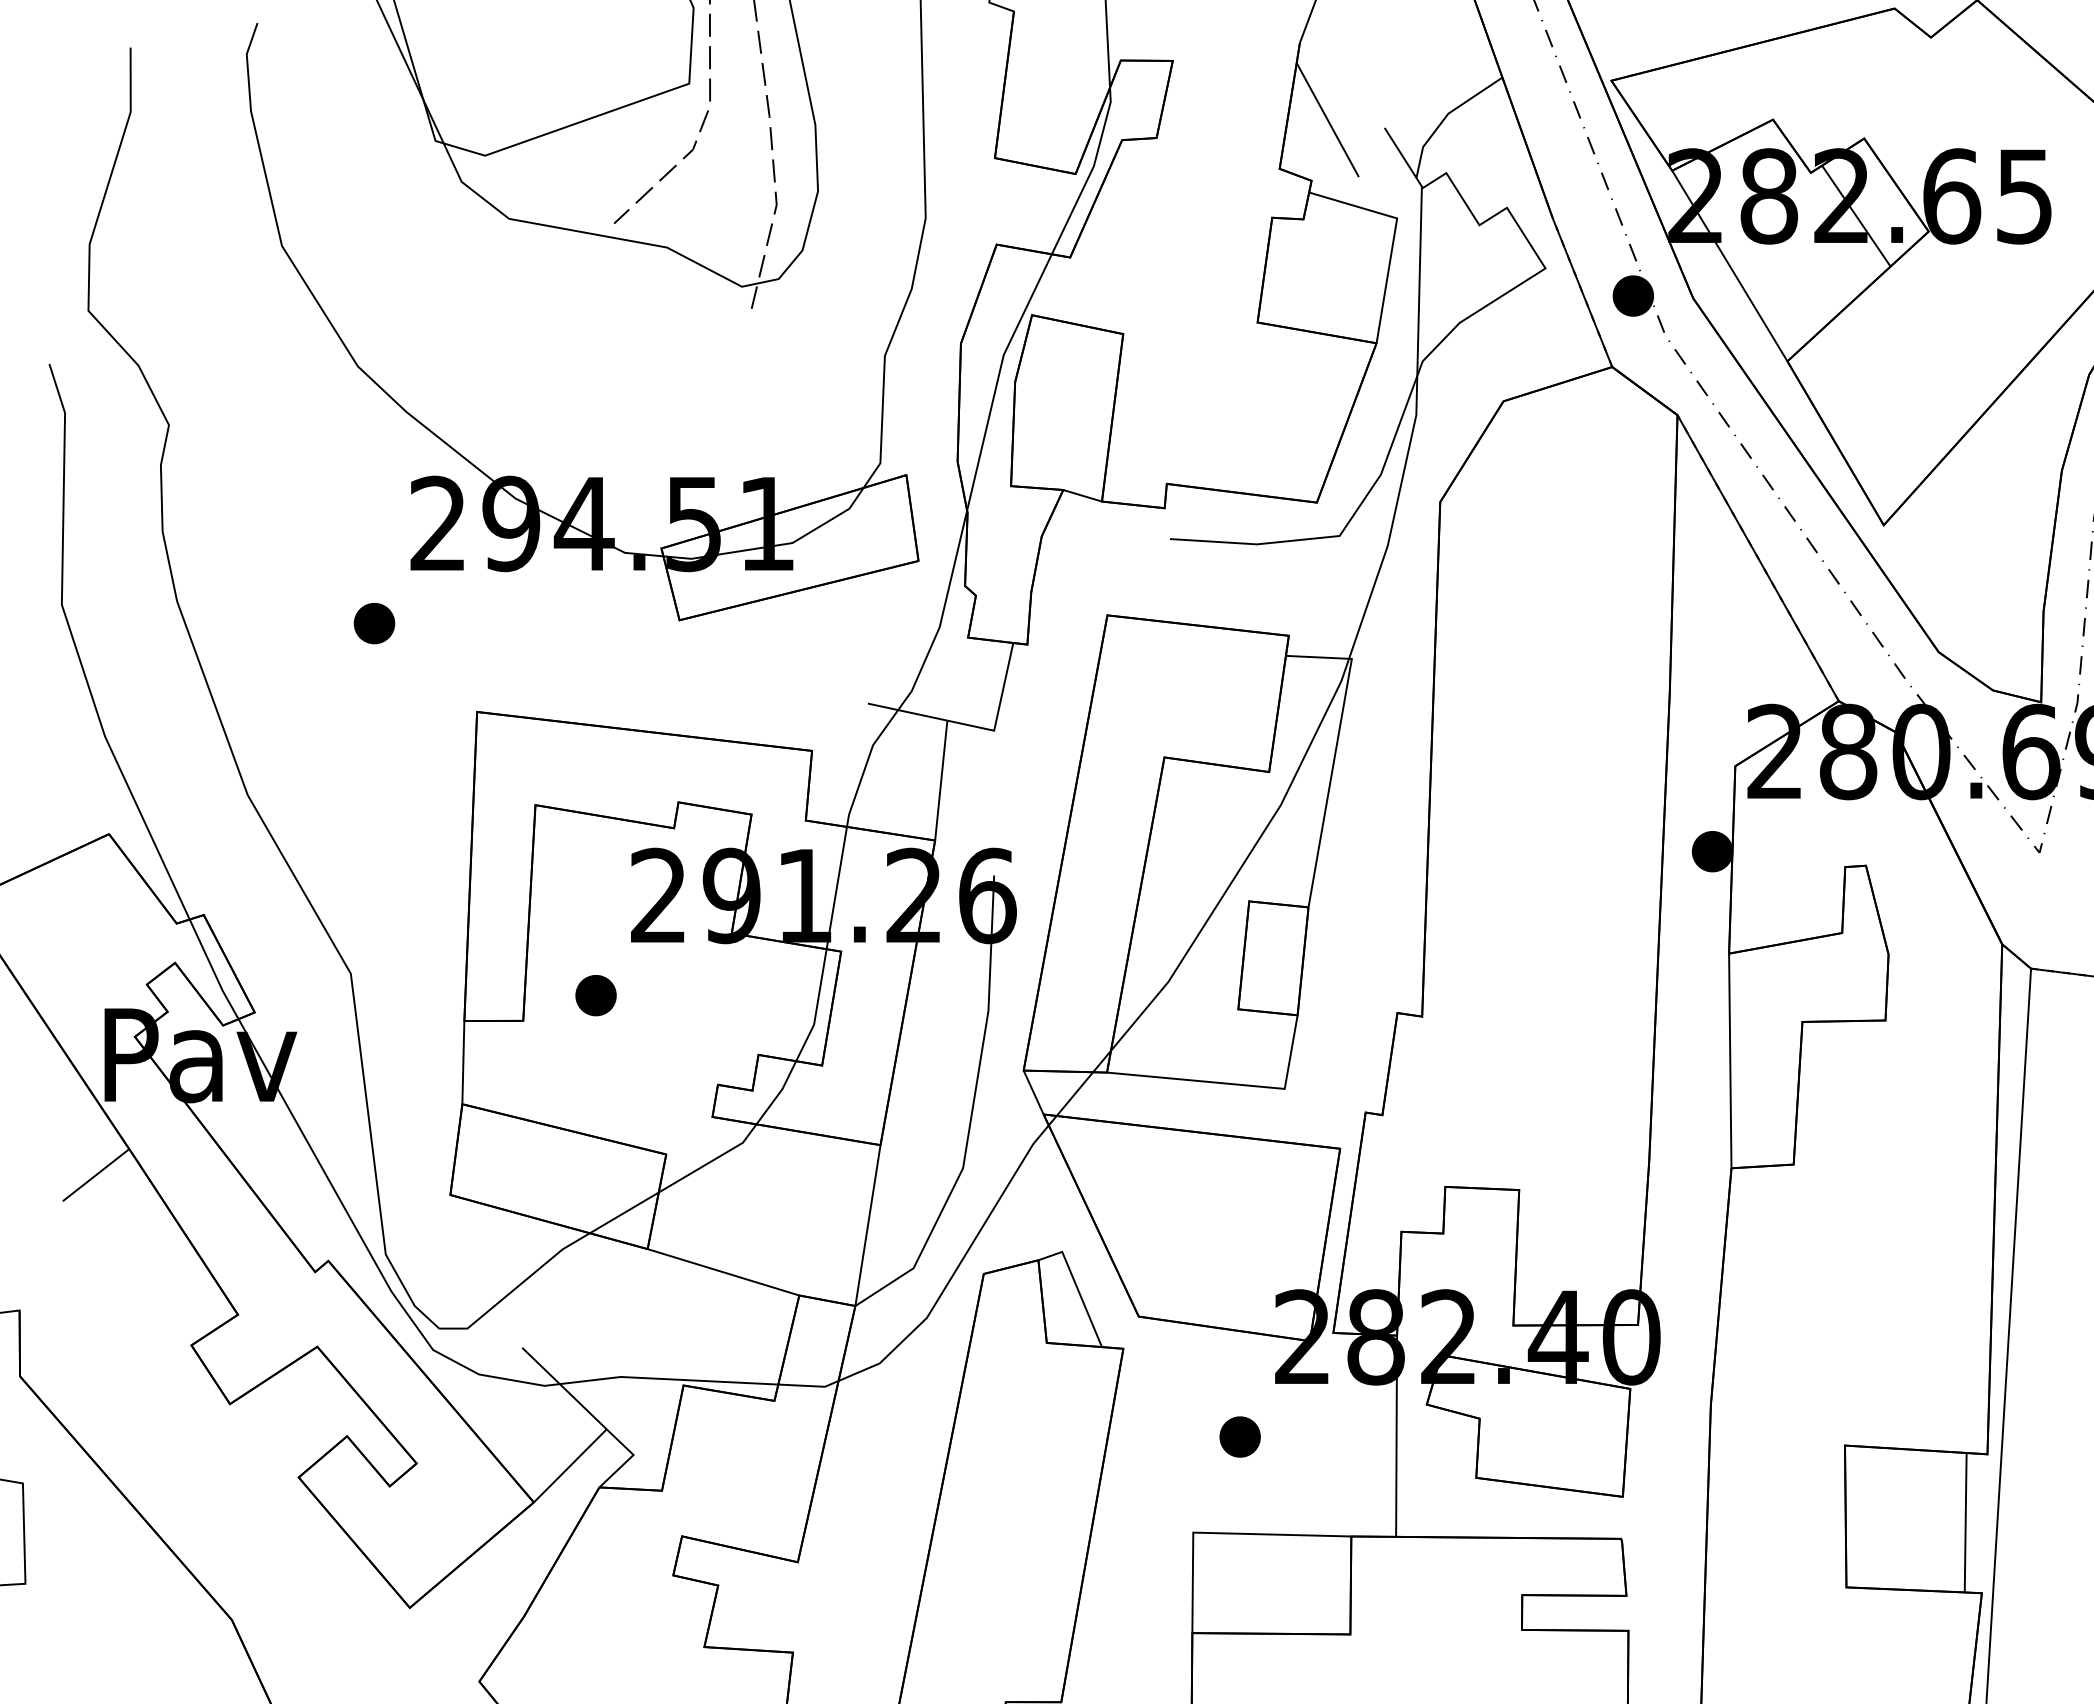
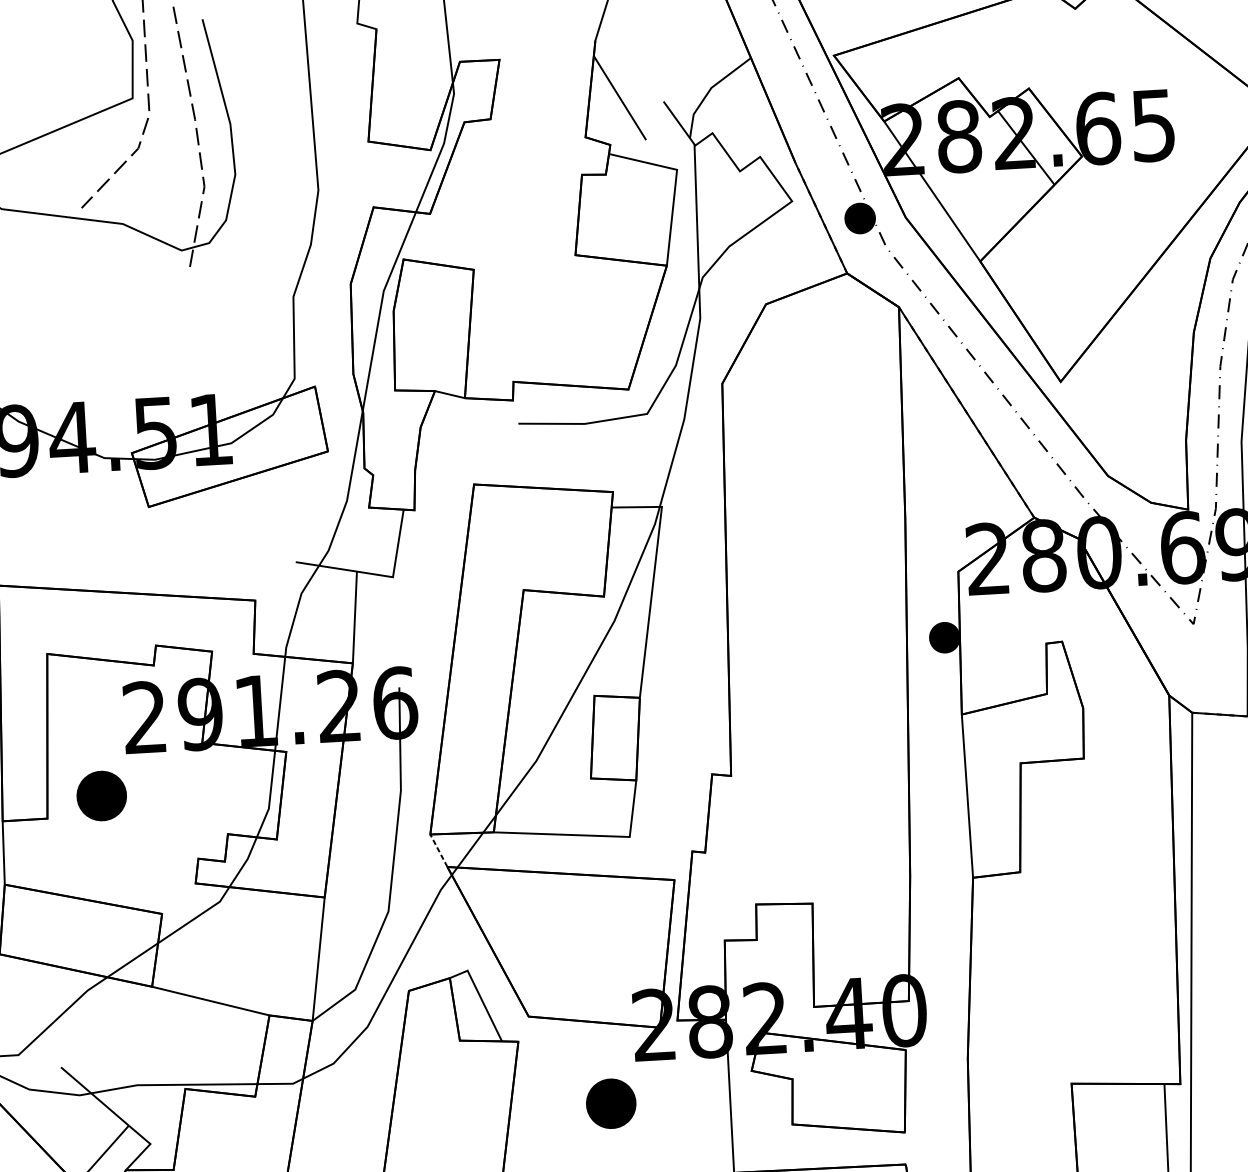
part: (595, 995) -> (101, 796), size x1.6
line: (1033, 1092) -> (438, 850), solid -> dashed
part: (1239, 1436) -> (610, 1103), size x1.6

